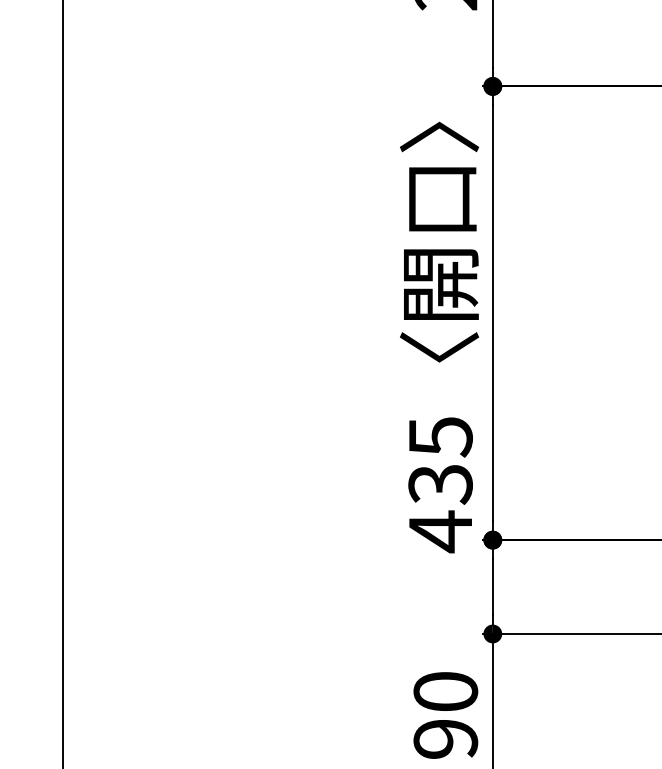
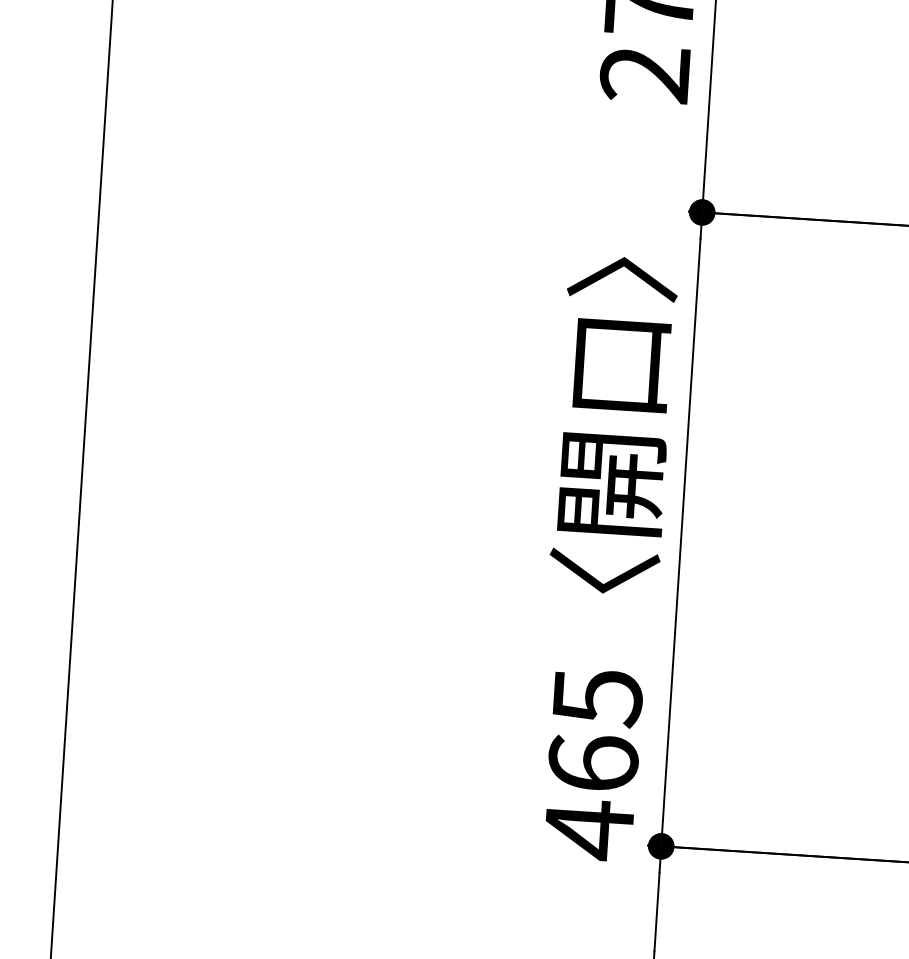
text: (440, 484) -> (593, 763), 435 -> 465

